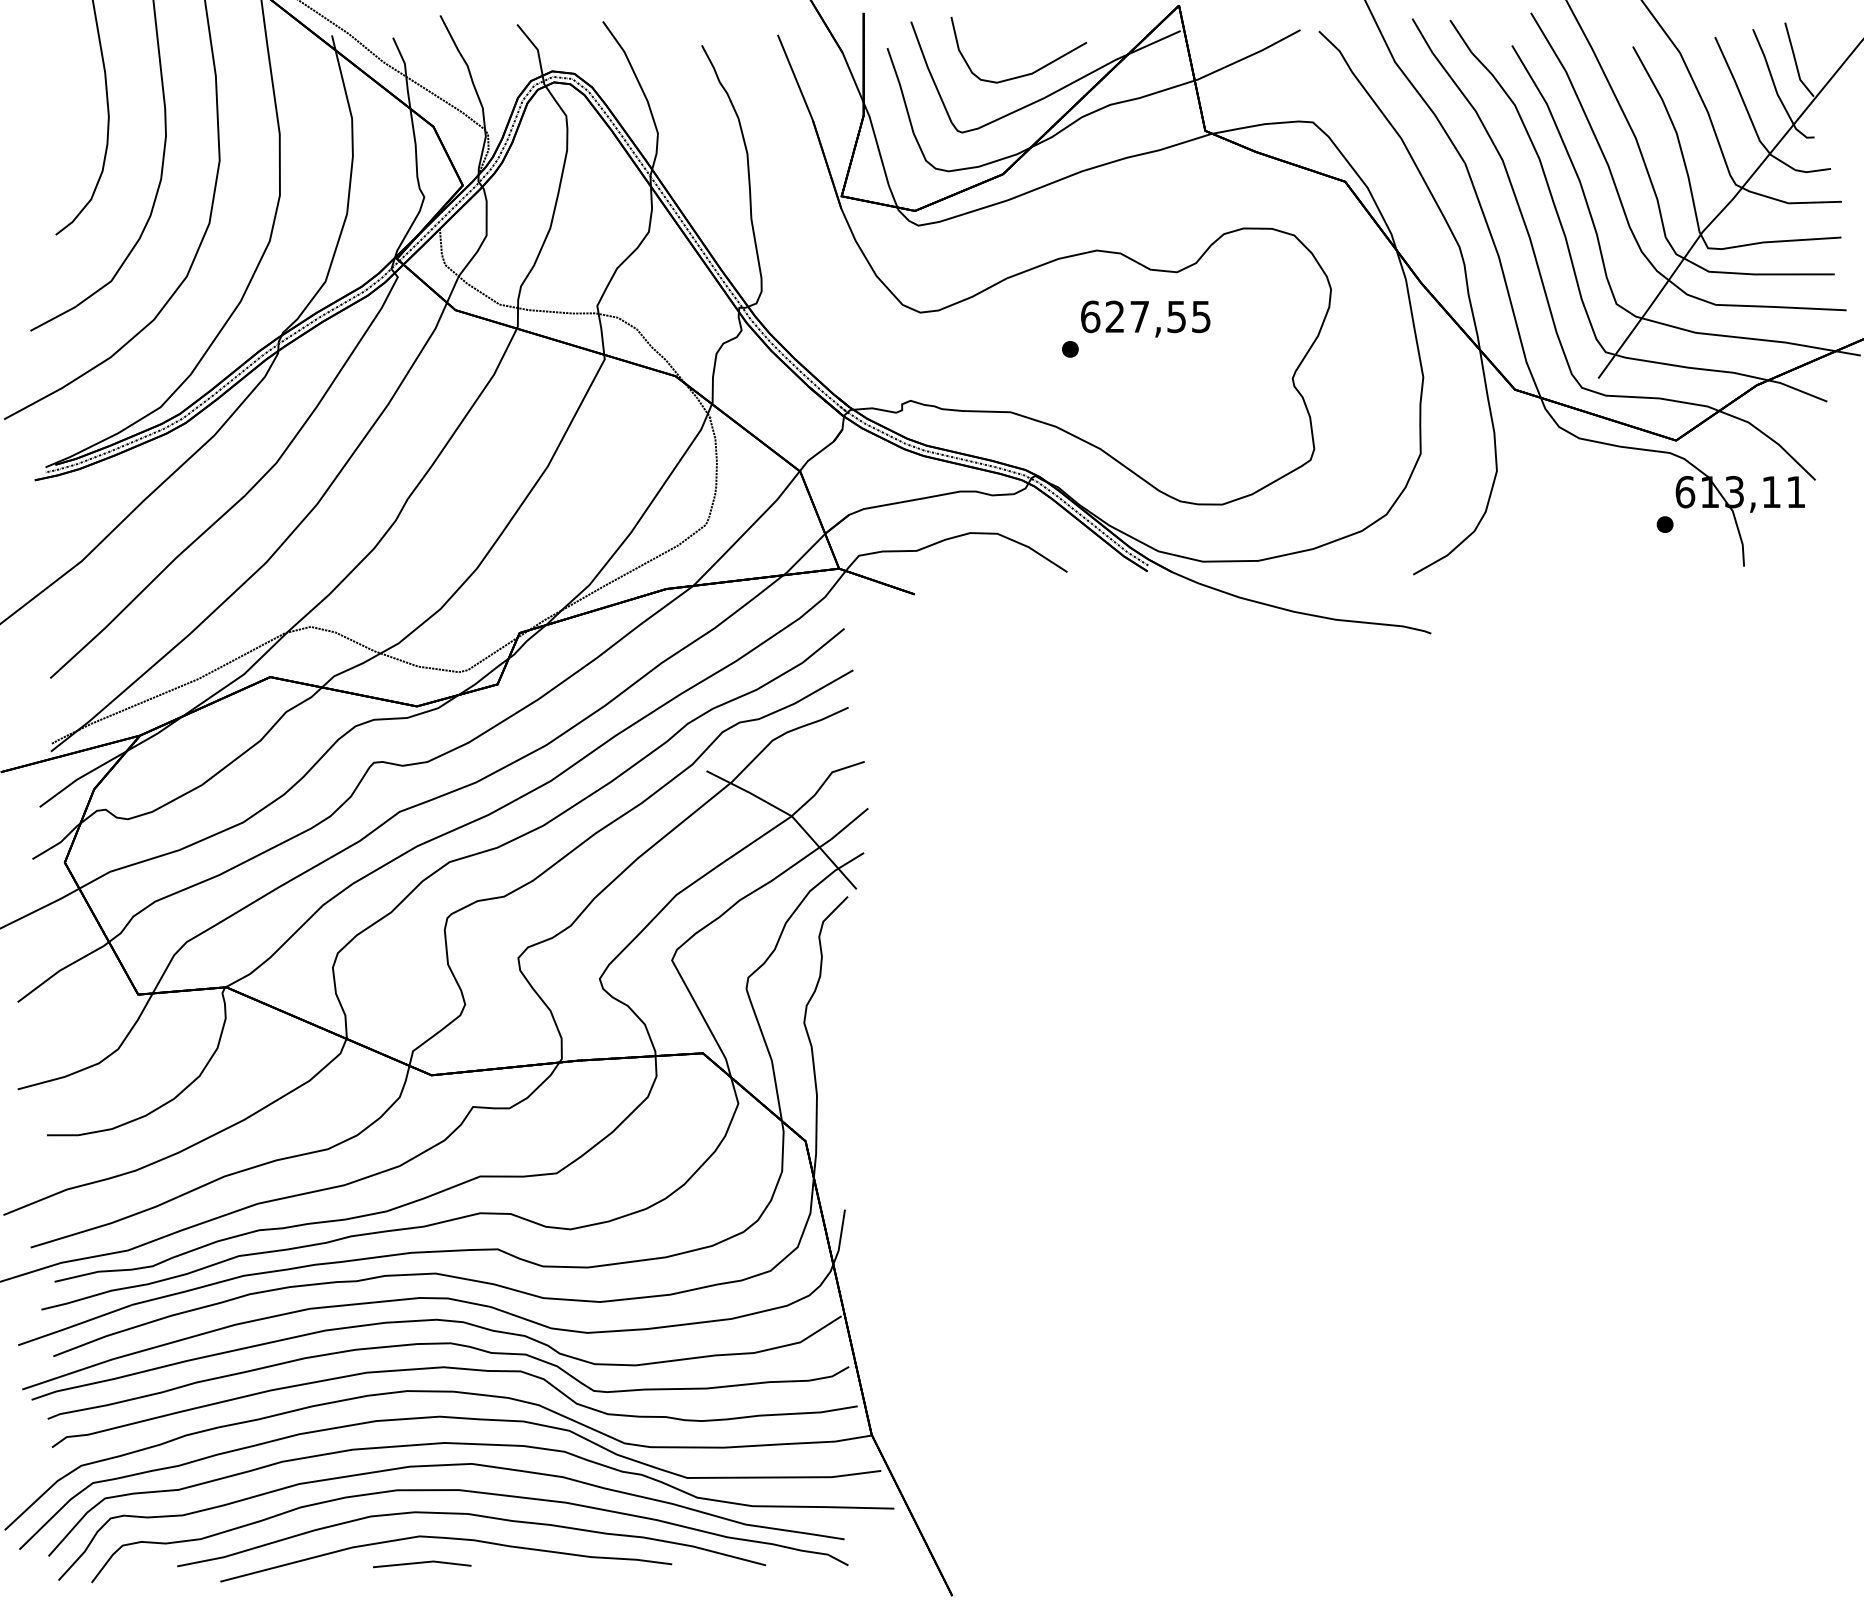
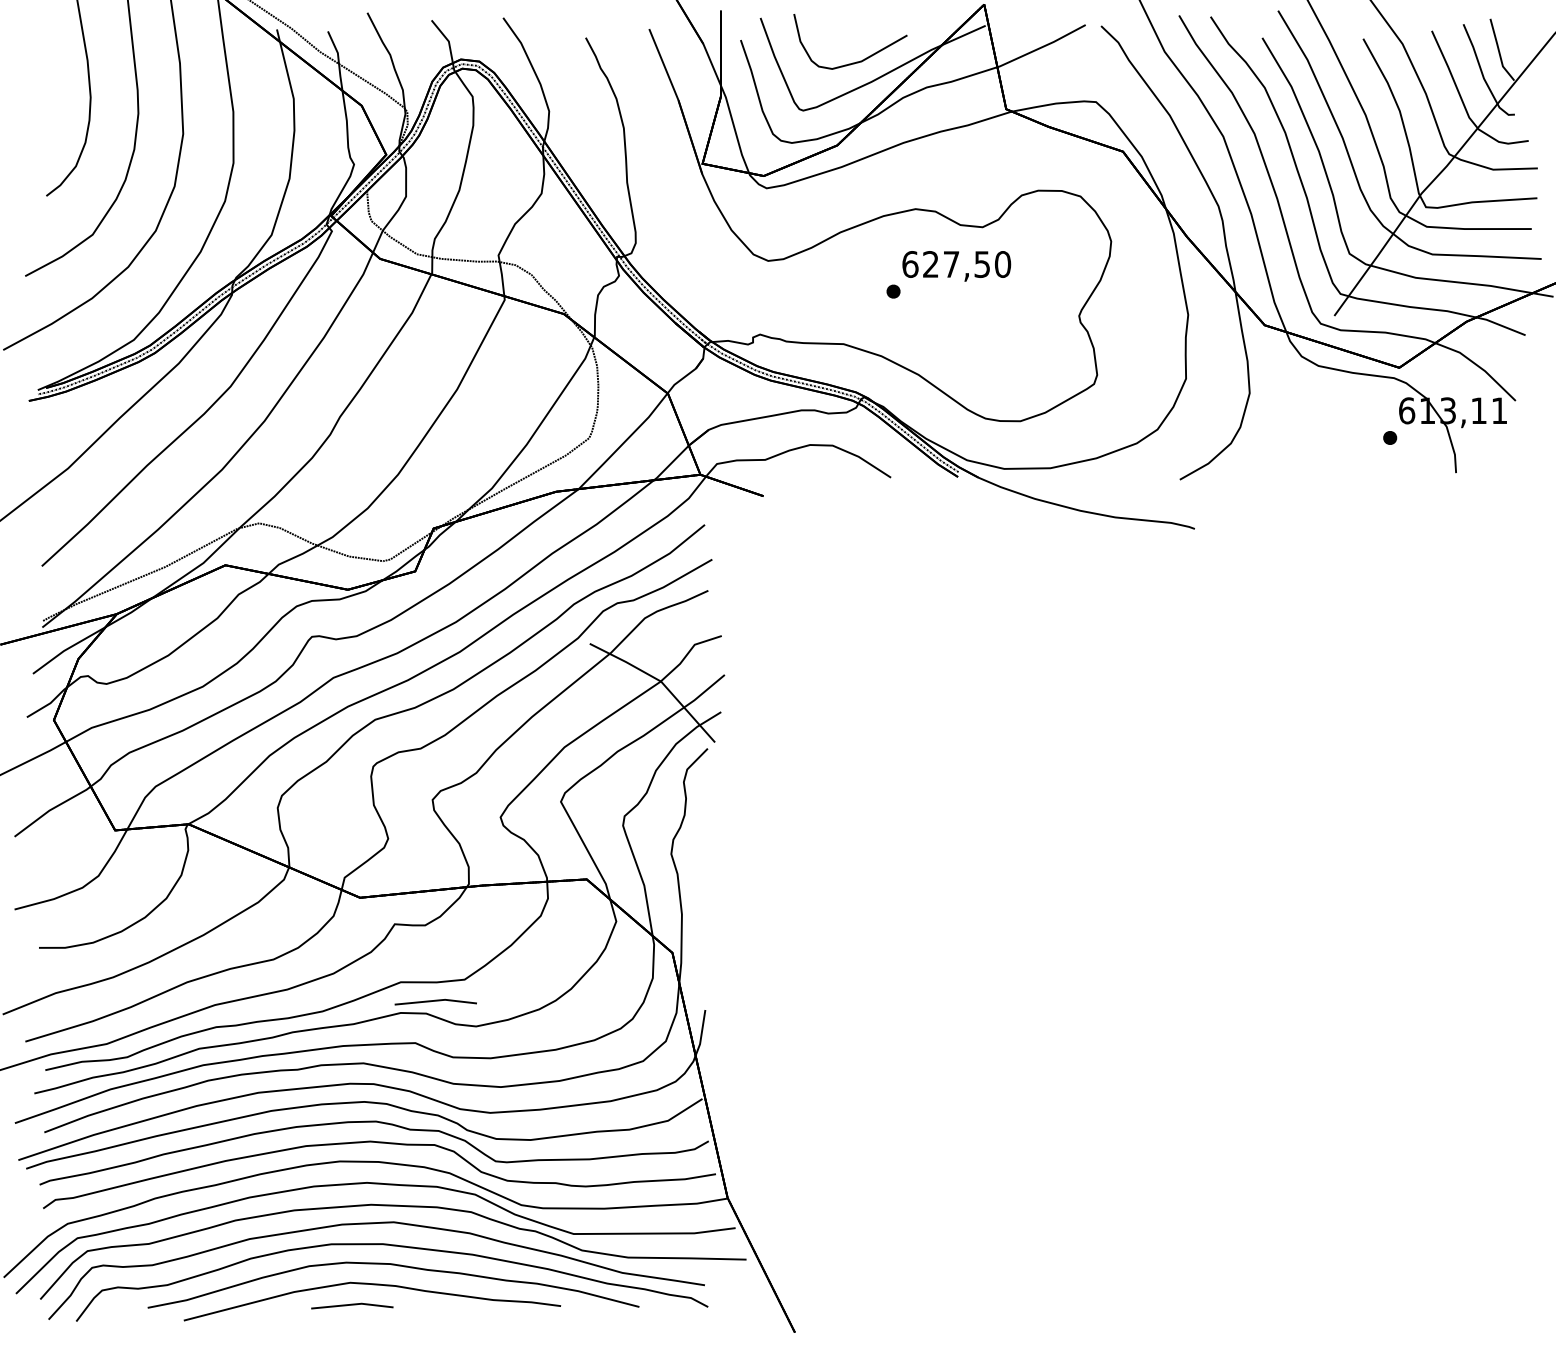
text: (1201, 316) -> (1003, 264), 627,55 -> 627,50
part: (522, 1200) -> (436, 1002), added

